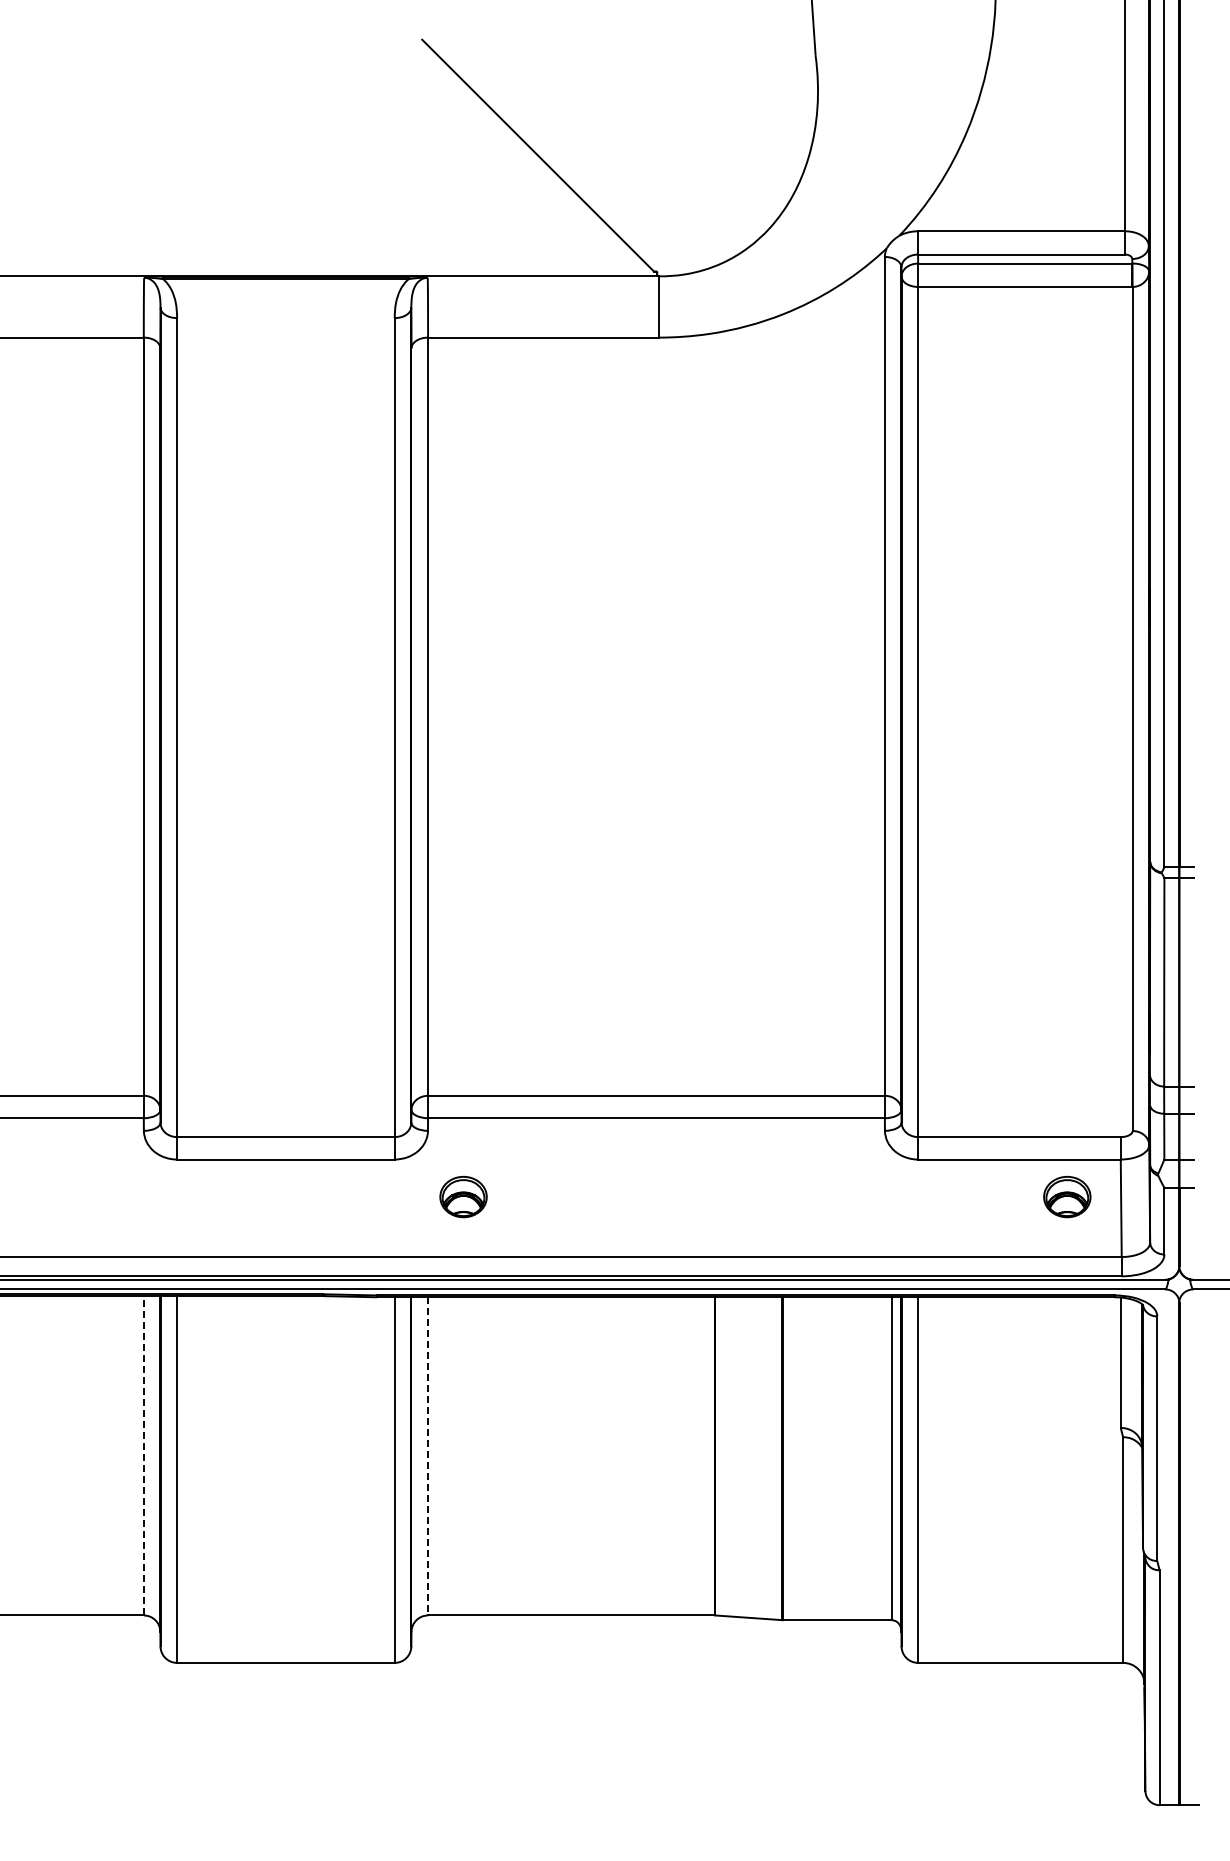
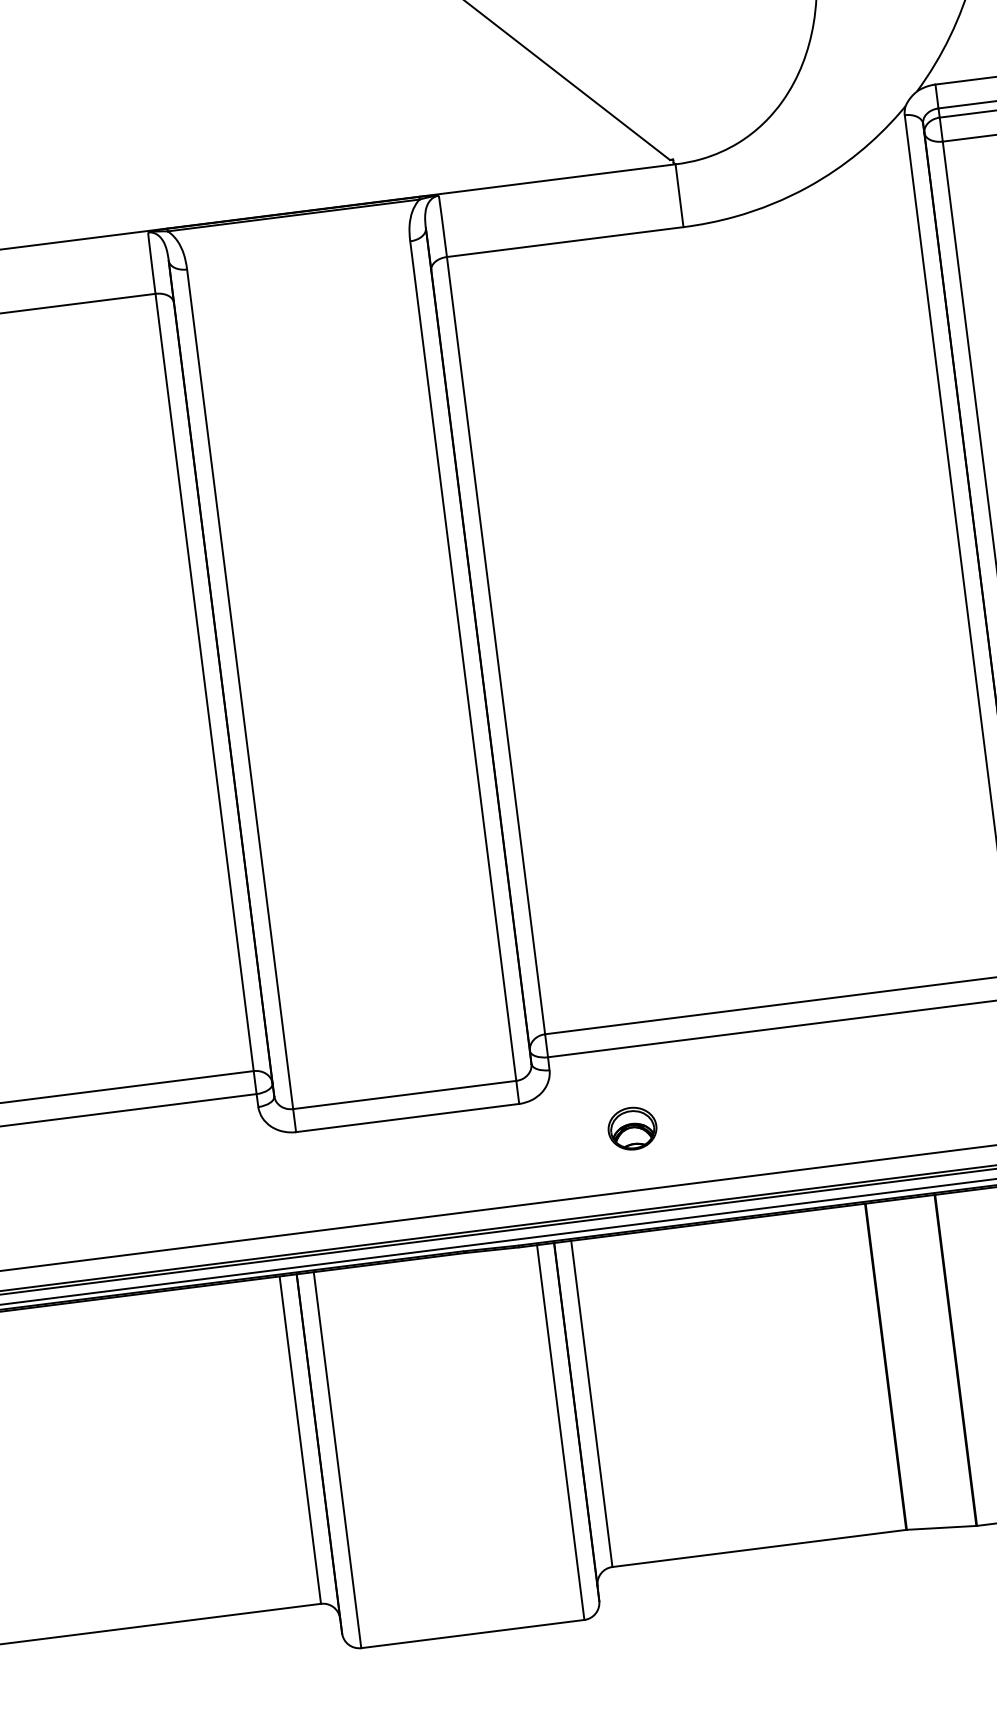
part: (463, 1197) -> (632, 1129), moved
line: (143, 1455) -> (299, 1439), dashed -> solid
line: (428, 1456) -> (592, 1403), dashed -> solid

